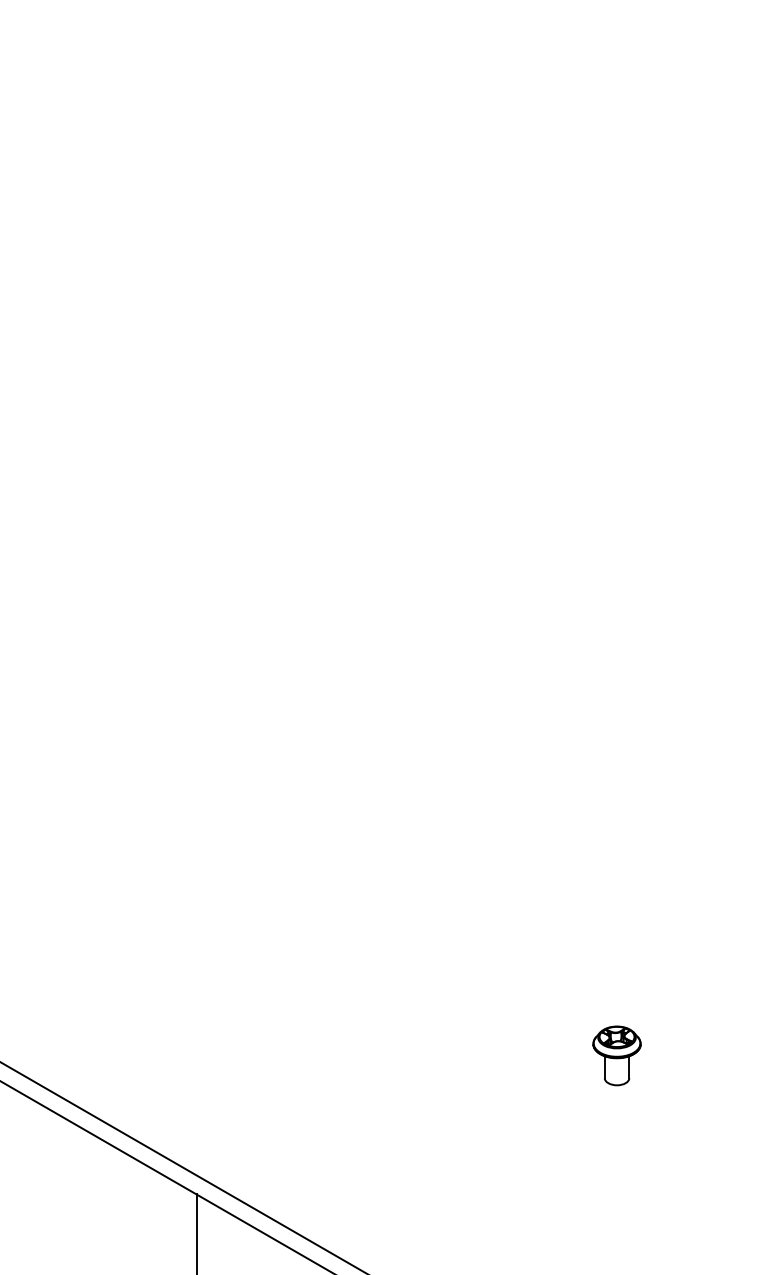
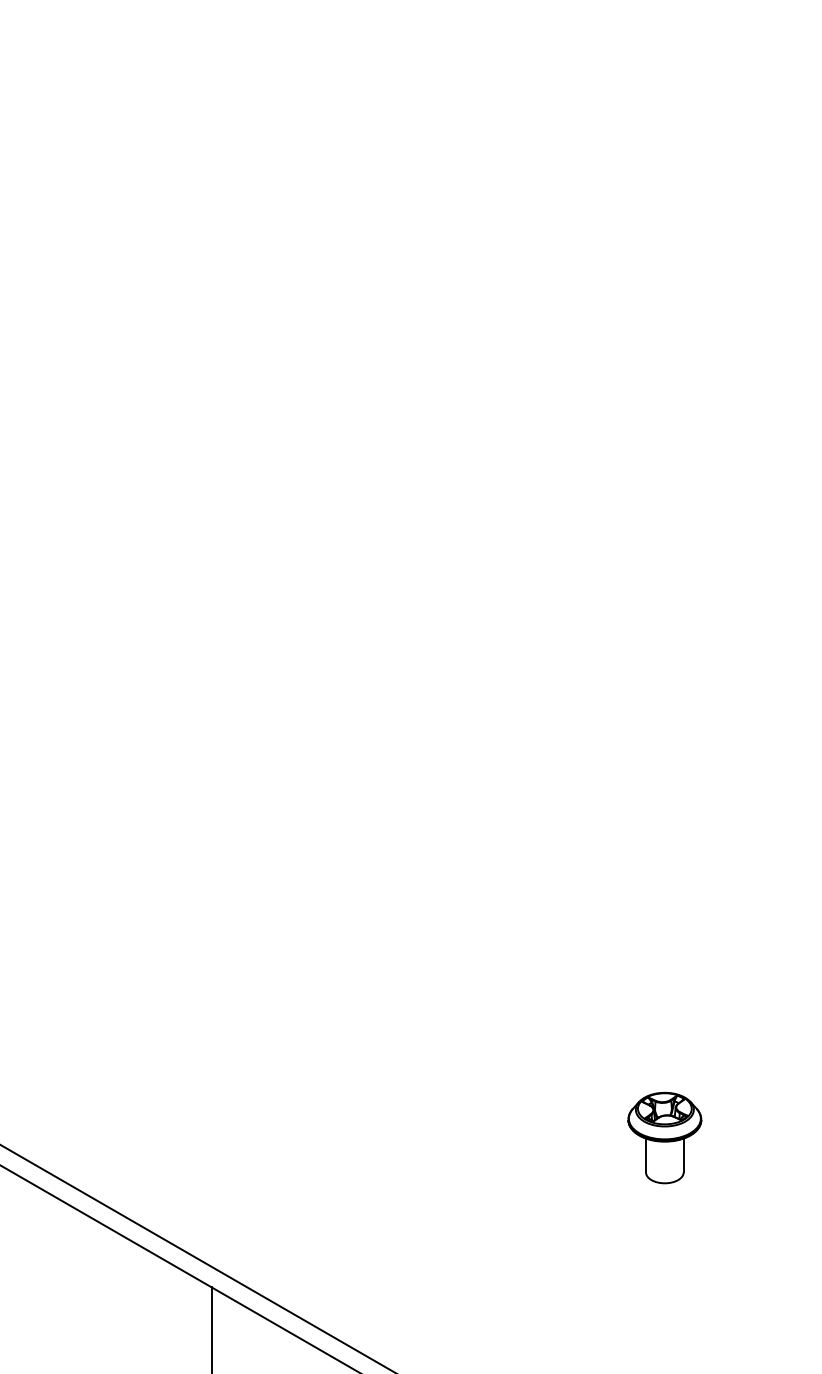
part: (616, 1055) -> (664, 1137), size x1.43

